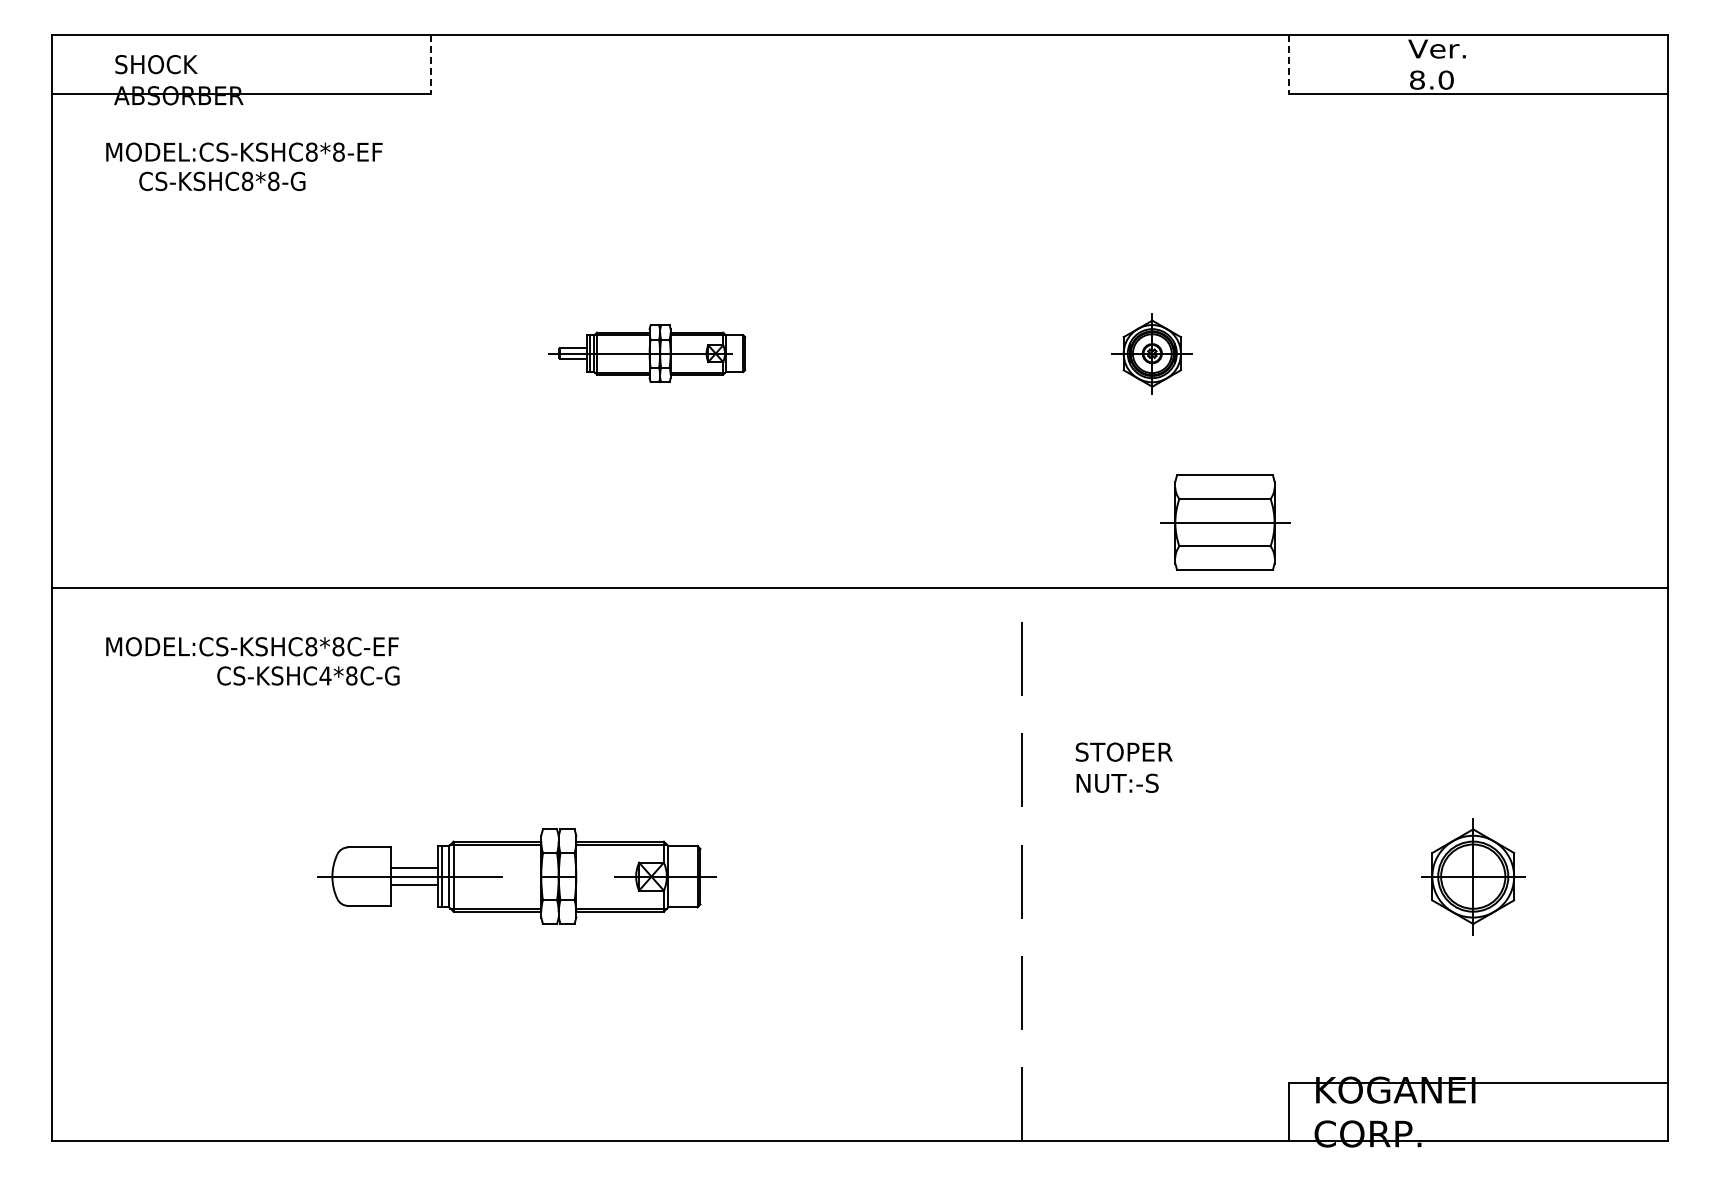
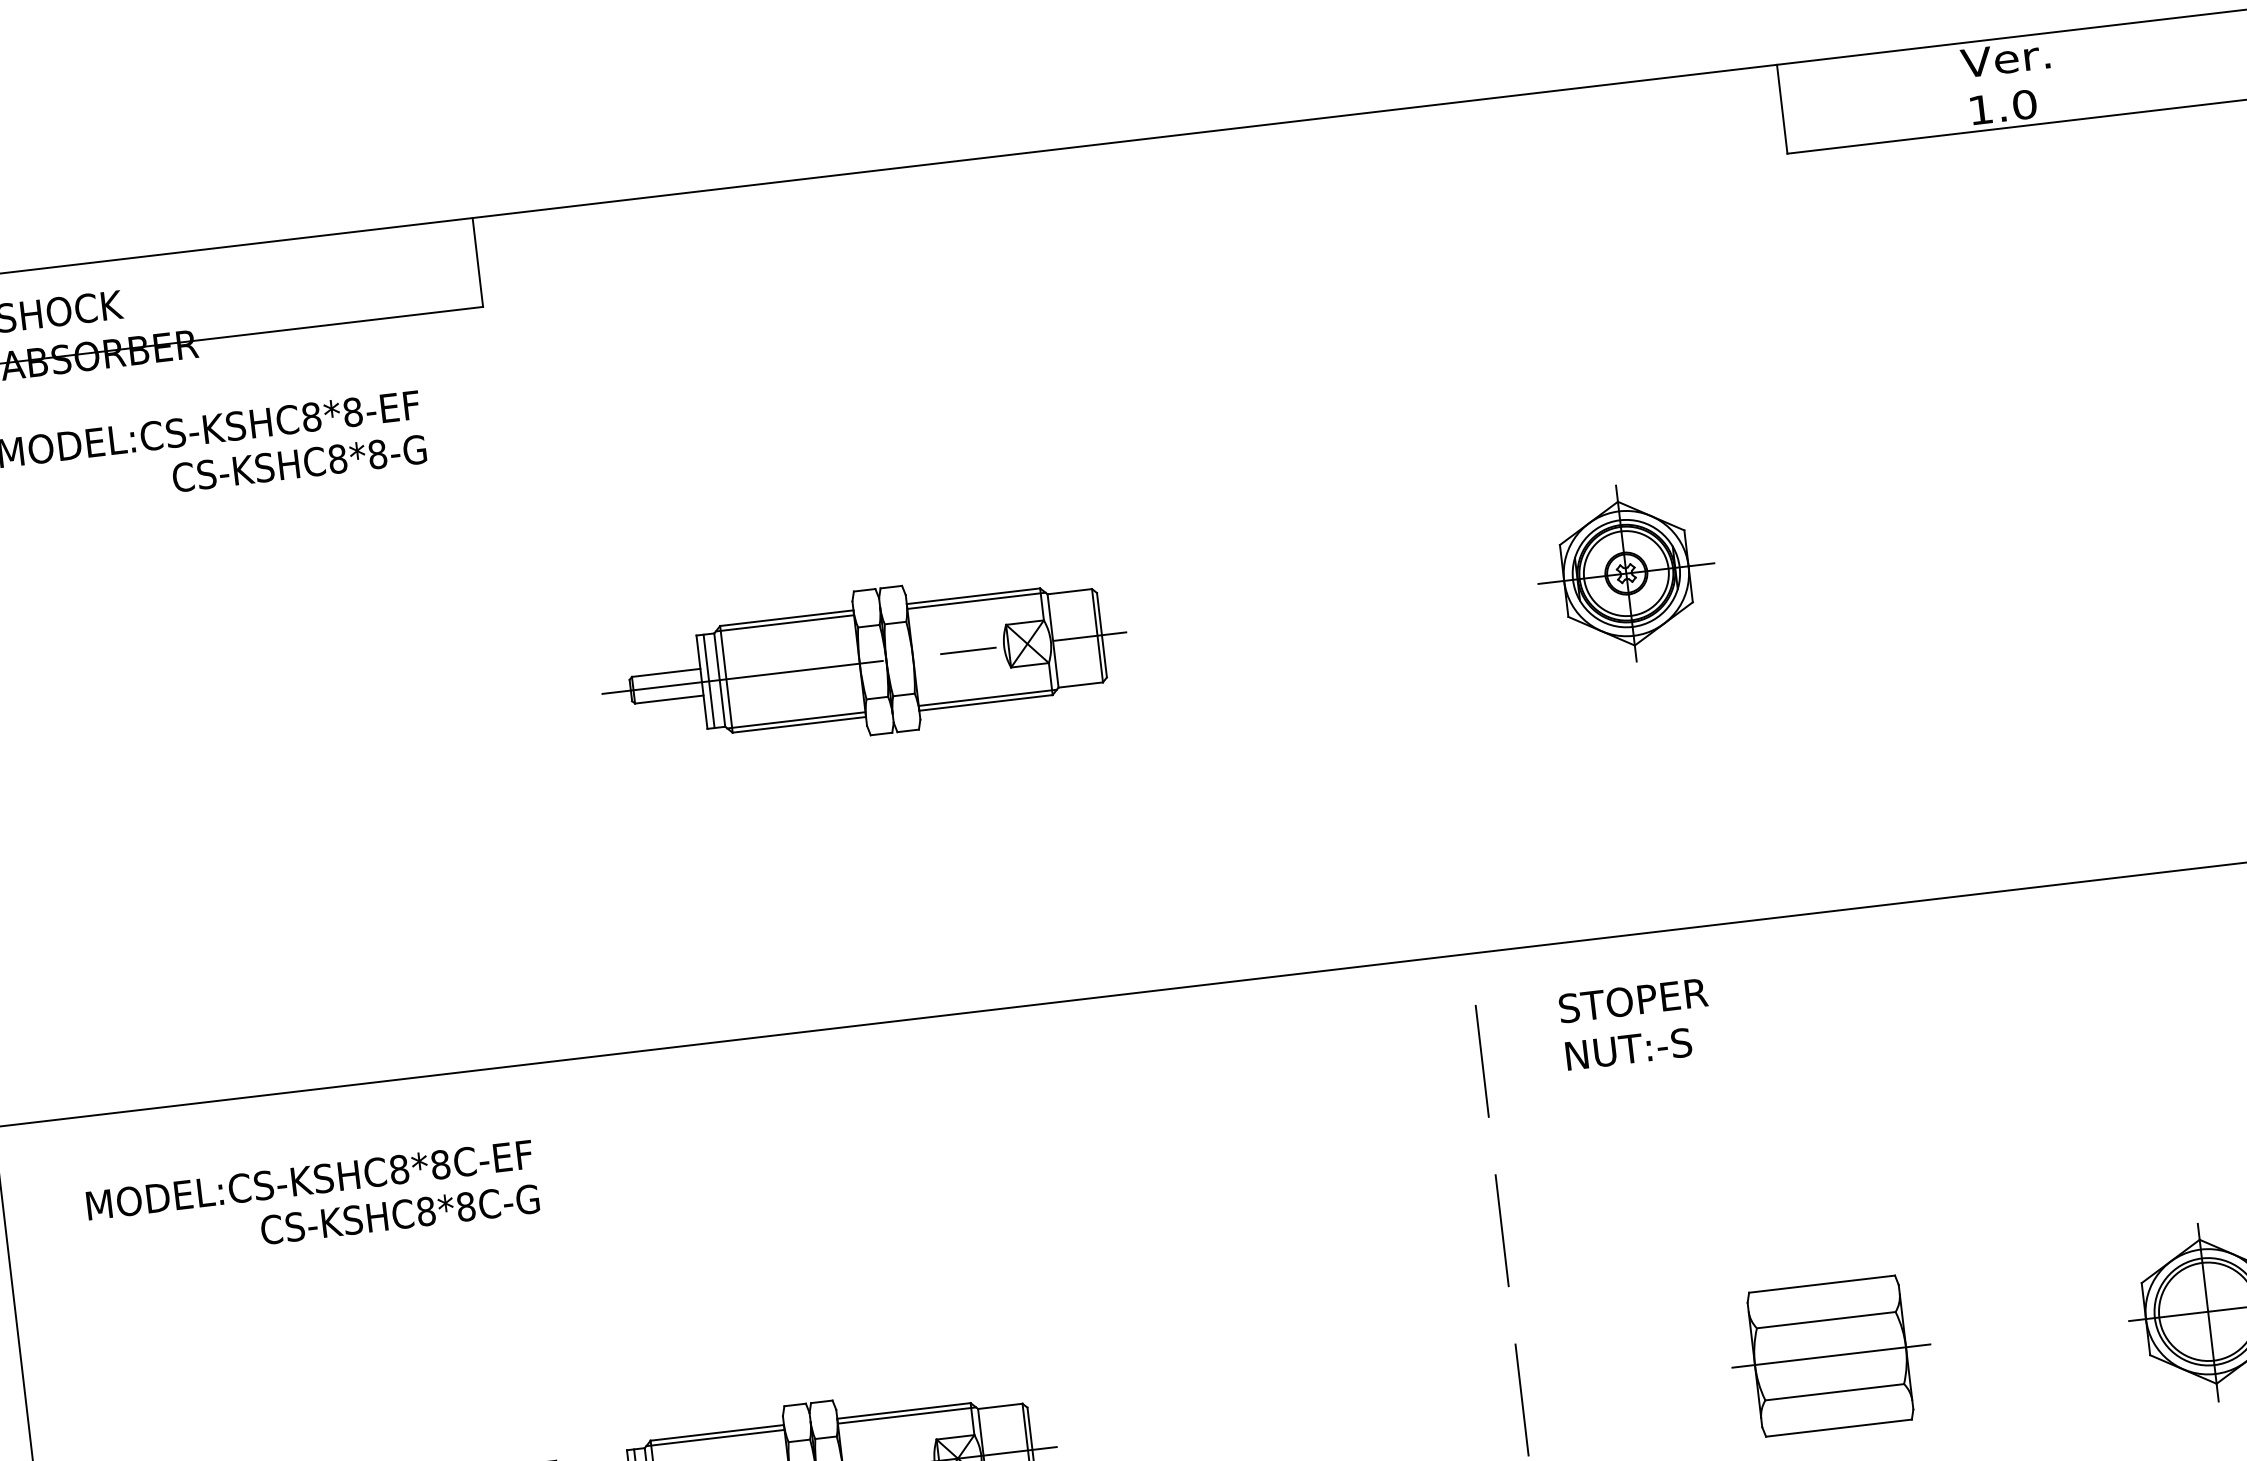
line: (431, 65) -> (478, 263), dashed -> solid
line: (1288, 65) -> (1782, 110), dashed -> solid
text: (1417, 79) -> (1980, 108), 8.0 -> 1.0
text: (222, 181) -> (299, 463), moved
part: (651, 353) -> (864, 662), size x1.67
part: (1152, 353) -> (1626, 573), size x1.43
part: (1225, 522) -> (1831, 1355), moved
text: (325, 675) -> (426, 1210), CS-KSHC4*8C-G -> CS-KSHC8*8C-G
text: (1123, 767) -> (1634, 1024), moved

